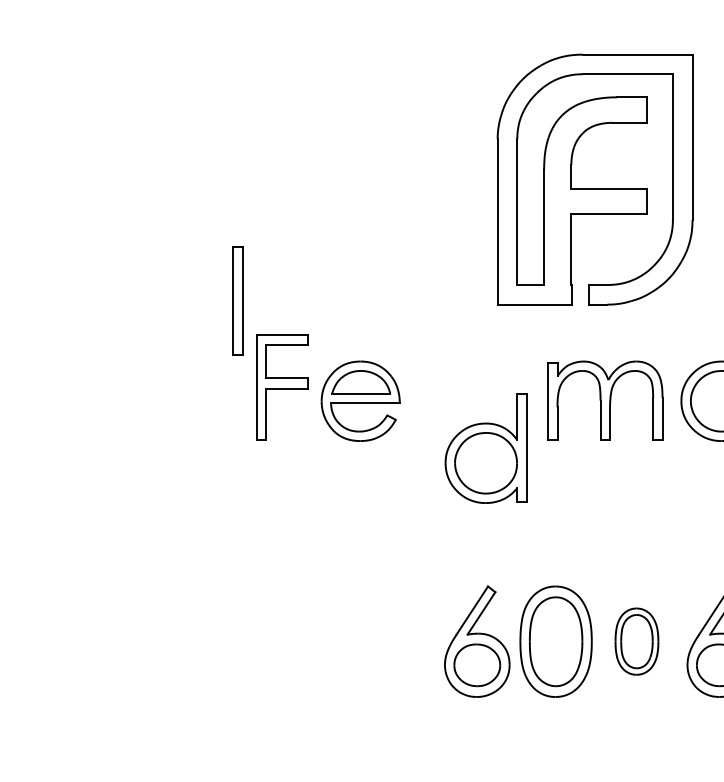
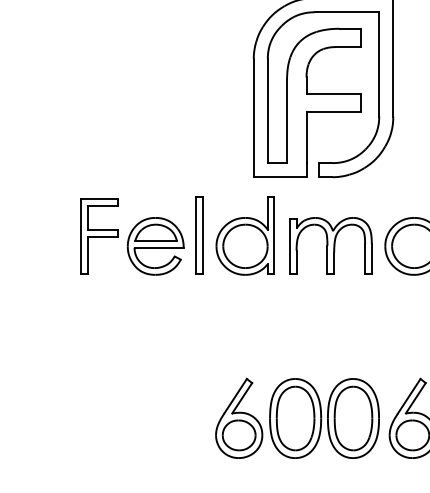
part: (237, 300) -> (199, 235), moved
part: (485, 448) -> (245, 235), moved
part: (636, 641) -> (353, 418), size x1.67

